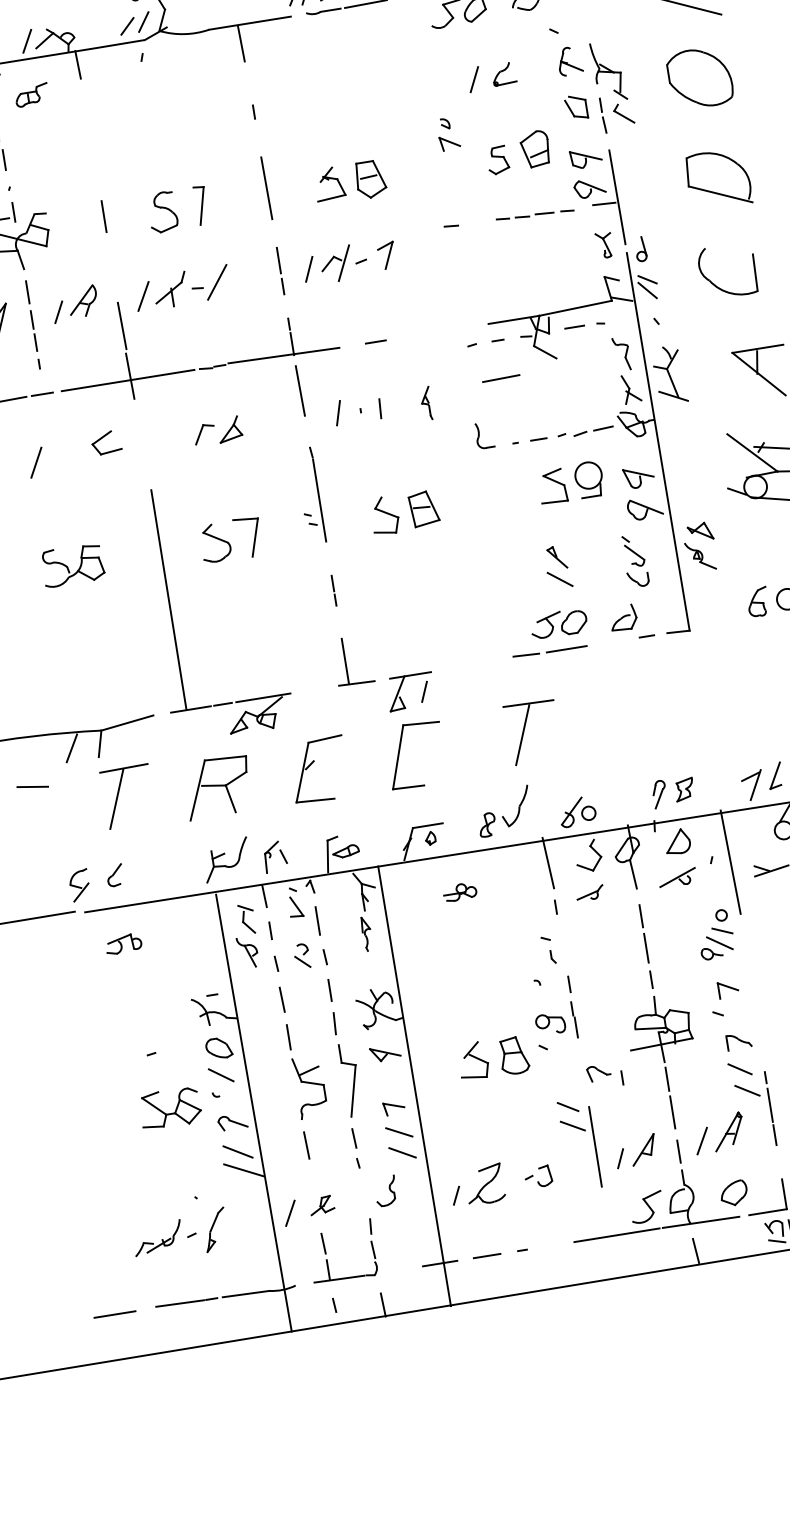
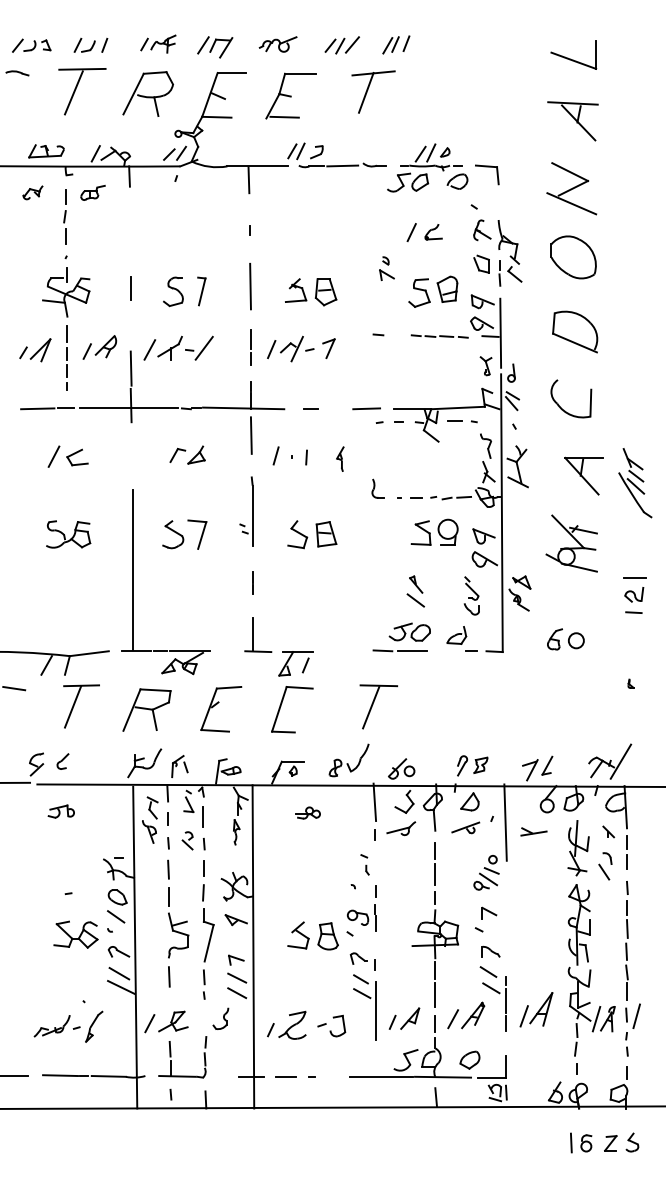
part: (497, 159) -> (419, 292), size x1.43
line: (500, 378) -> (366, 408), moved
part: (106, 442) -> (77, 457), moved
part: (590, 892) -> (401, 828), size x1.43
part: (604, 1076) -> (362, 961), moved
part: (538, 1176) -> (331, 1025), size x1.43
part: (322, 1205) -> (173, 1021), size x1.67

